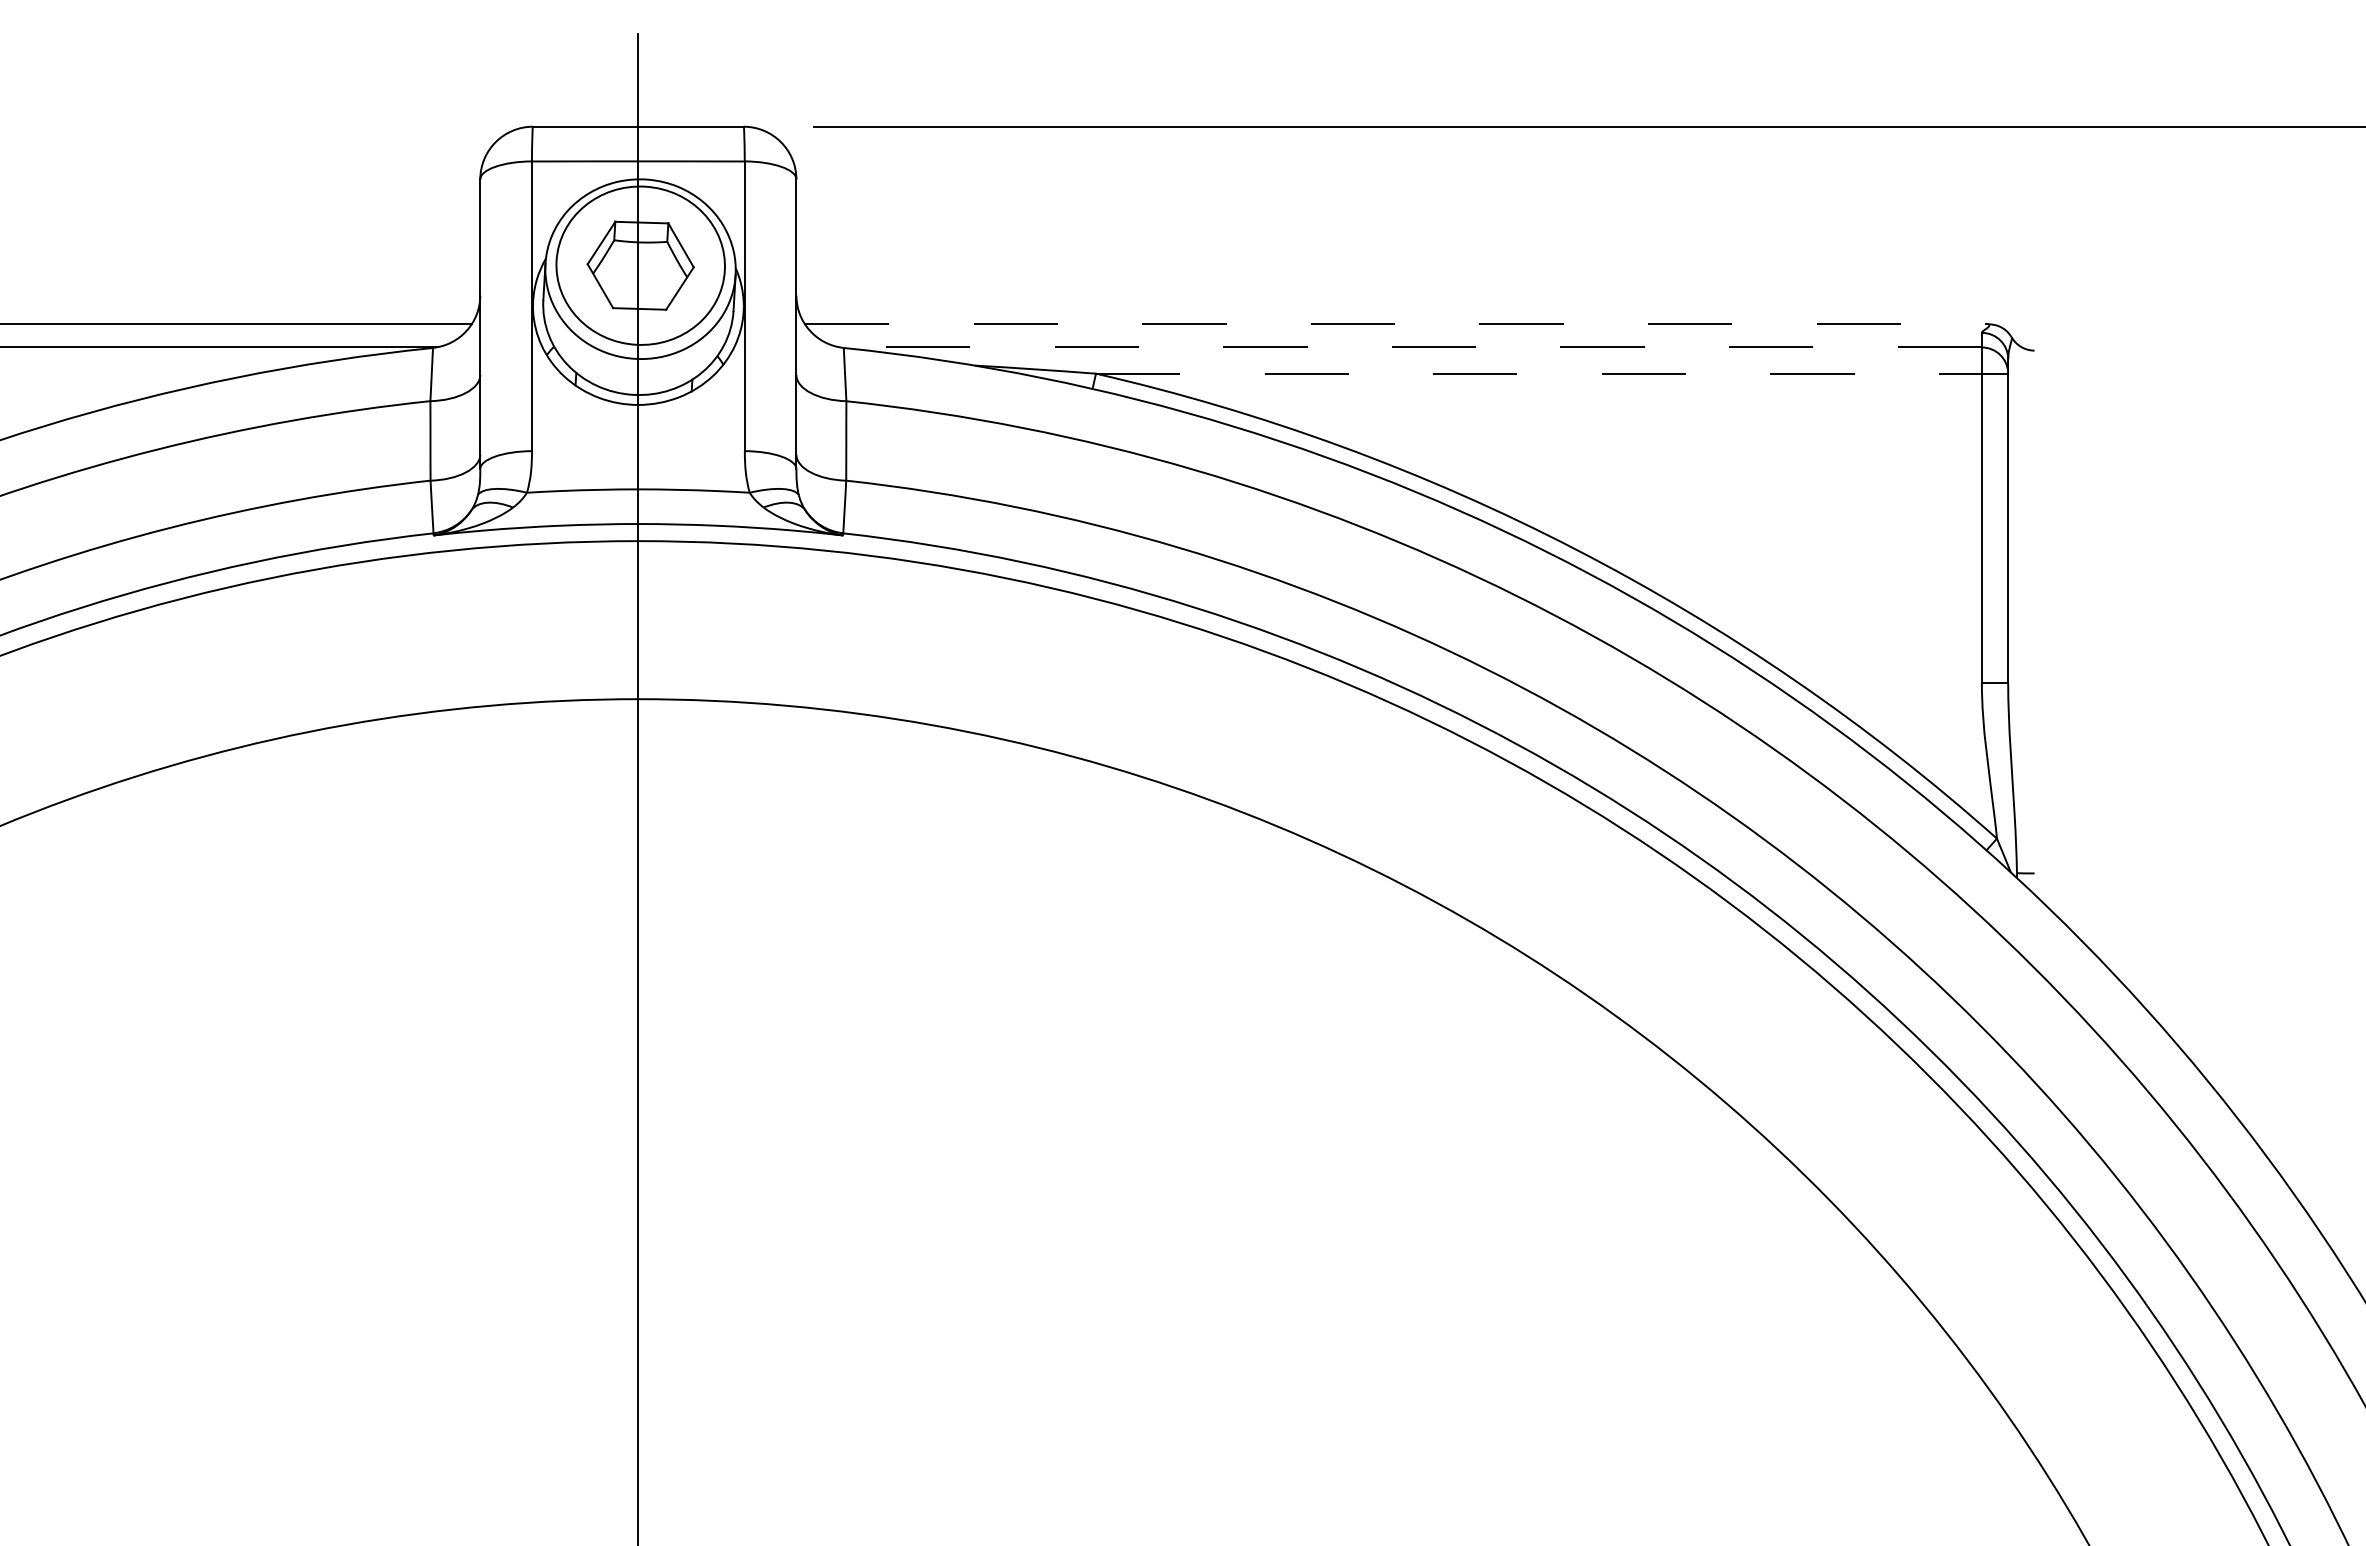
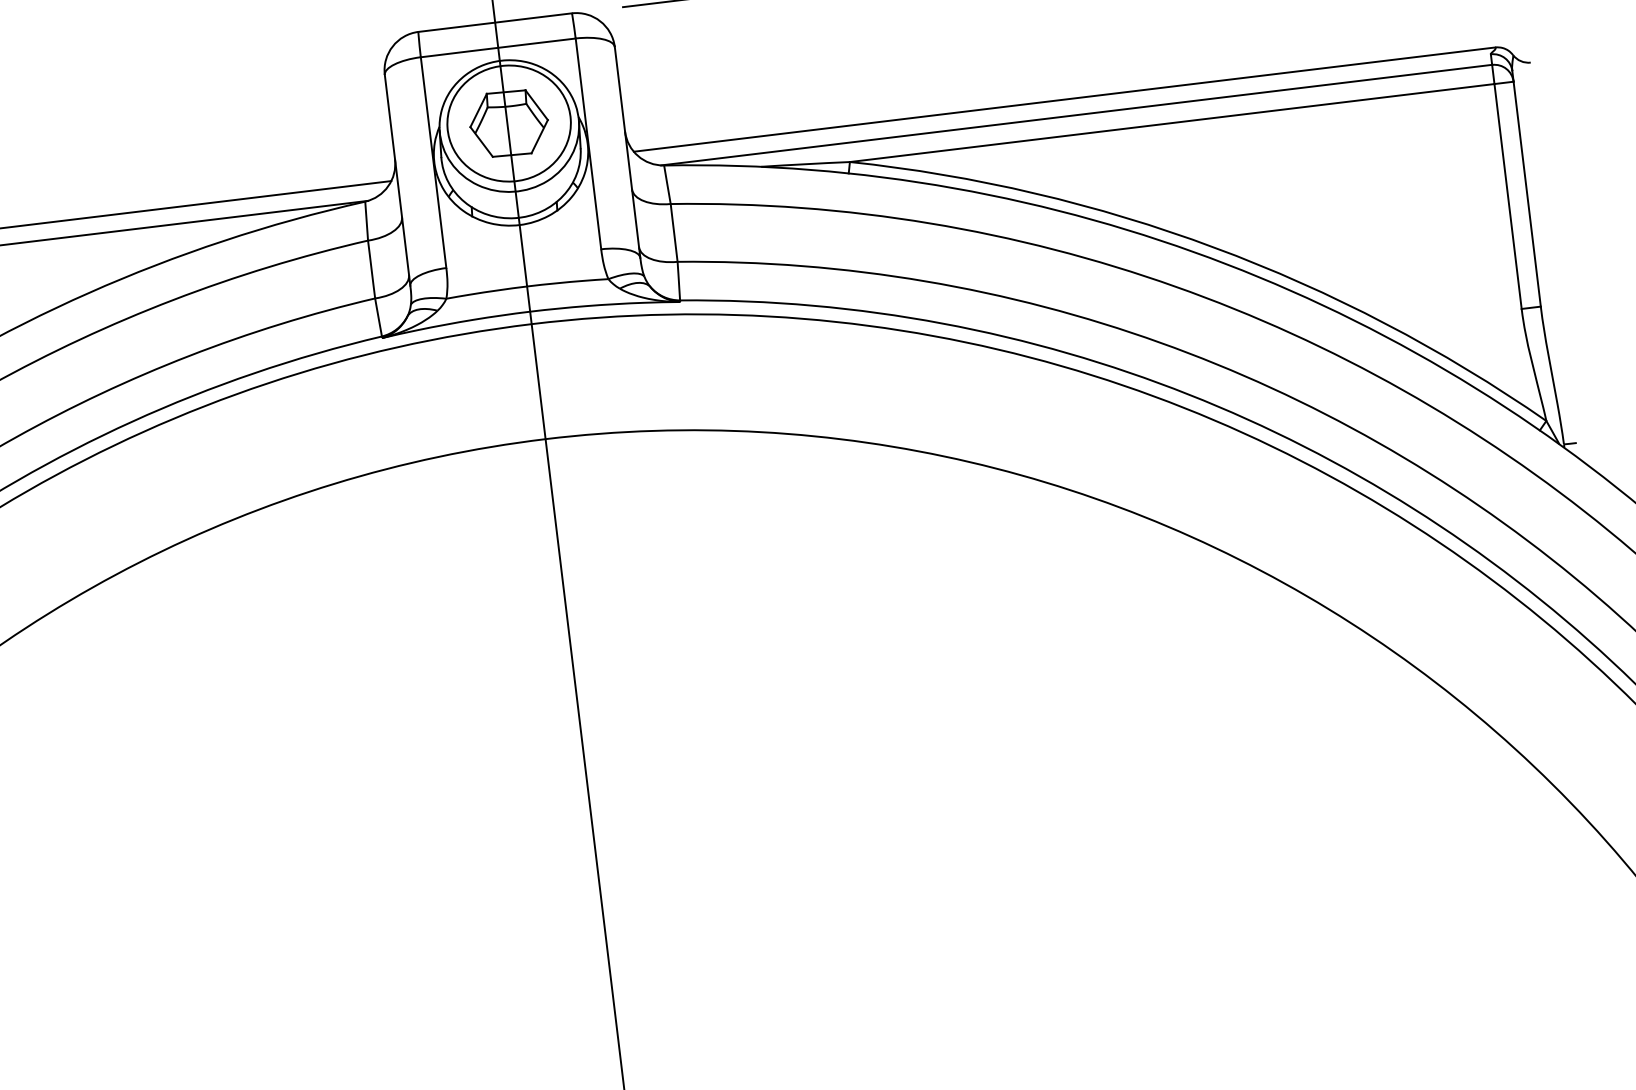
line: (1396, 324) -> (1064, 99), dashed -> solid
line: (1410, 347) -> (1076, 115), dashed -> solid
line: (1538, 373) -> (1171, 122), dashed -> solid

